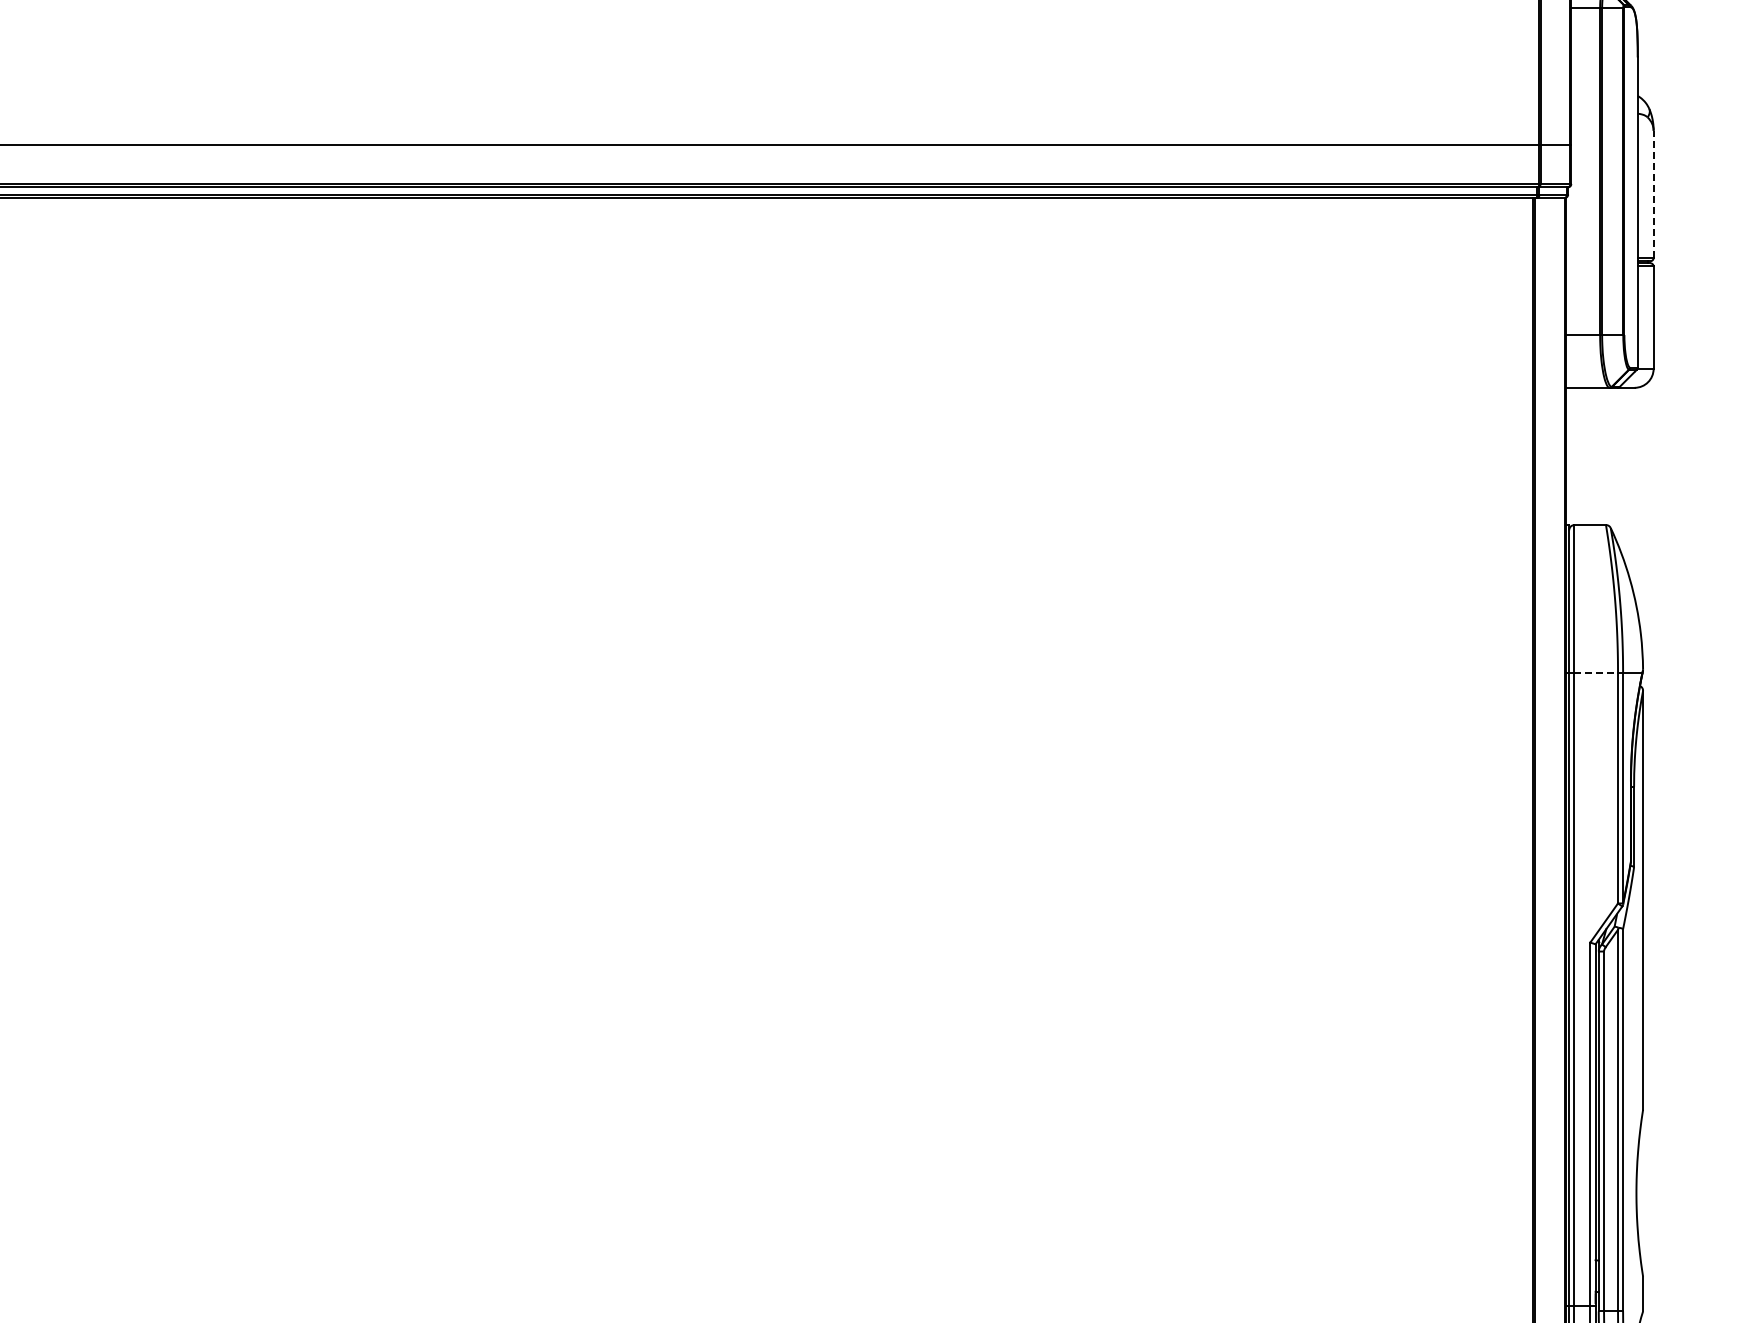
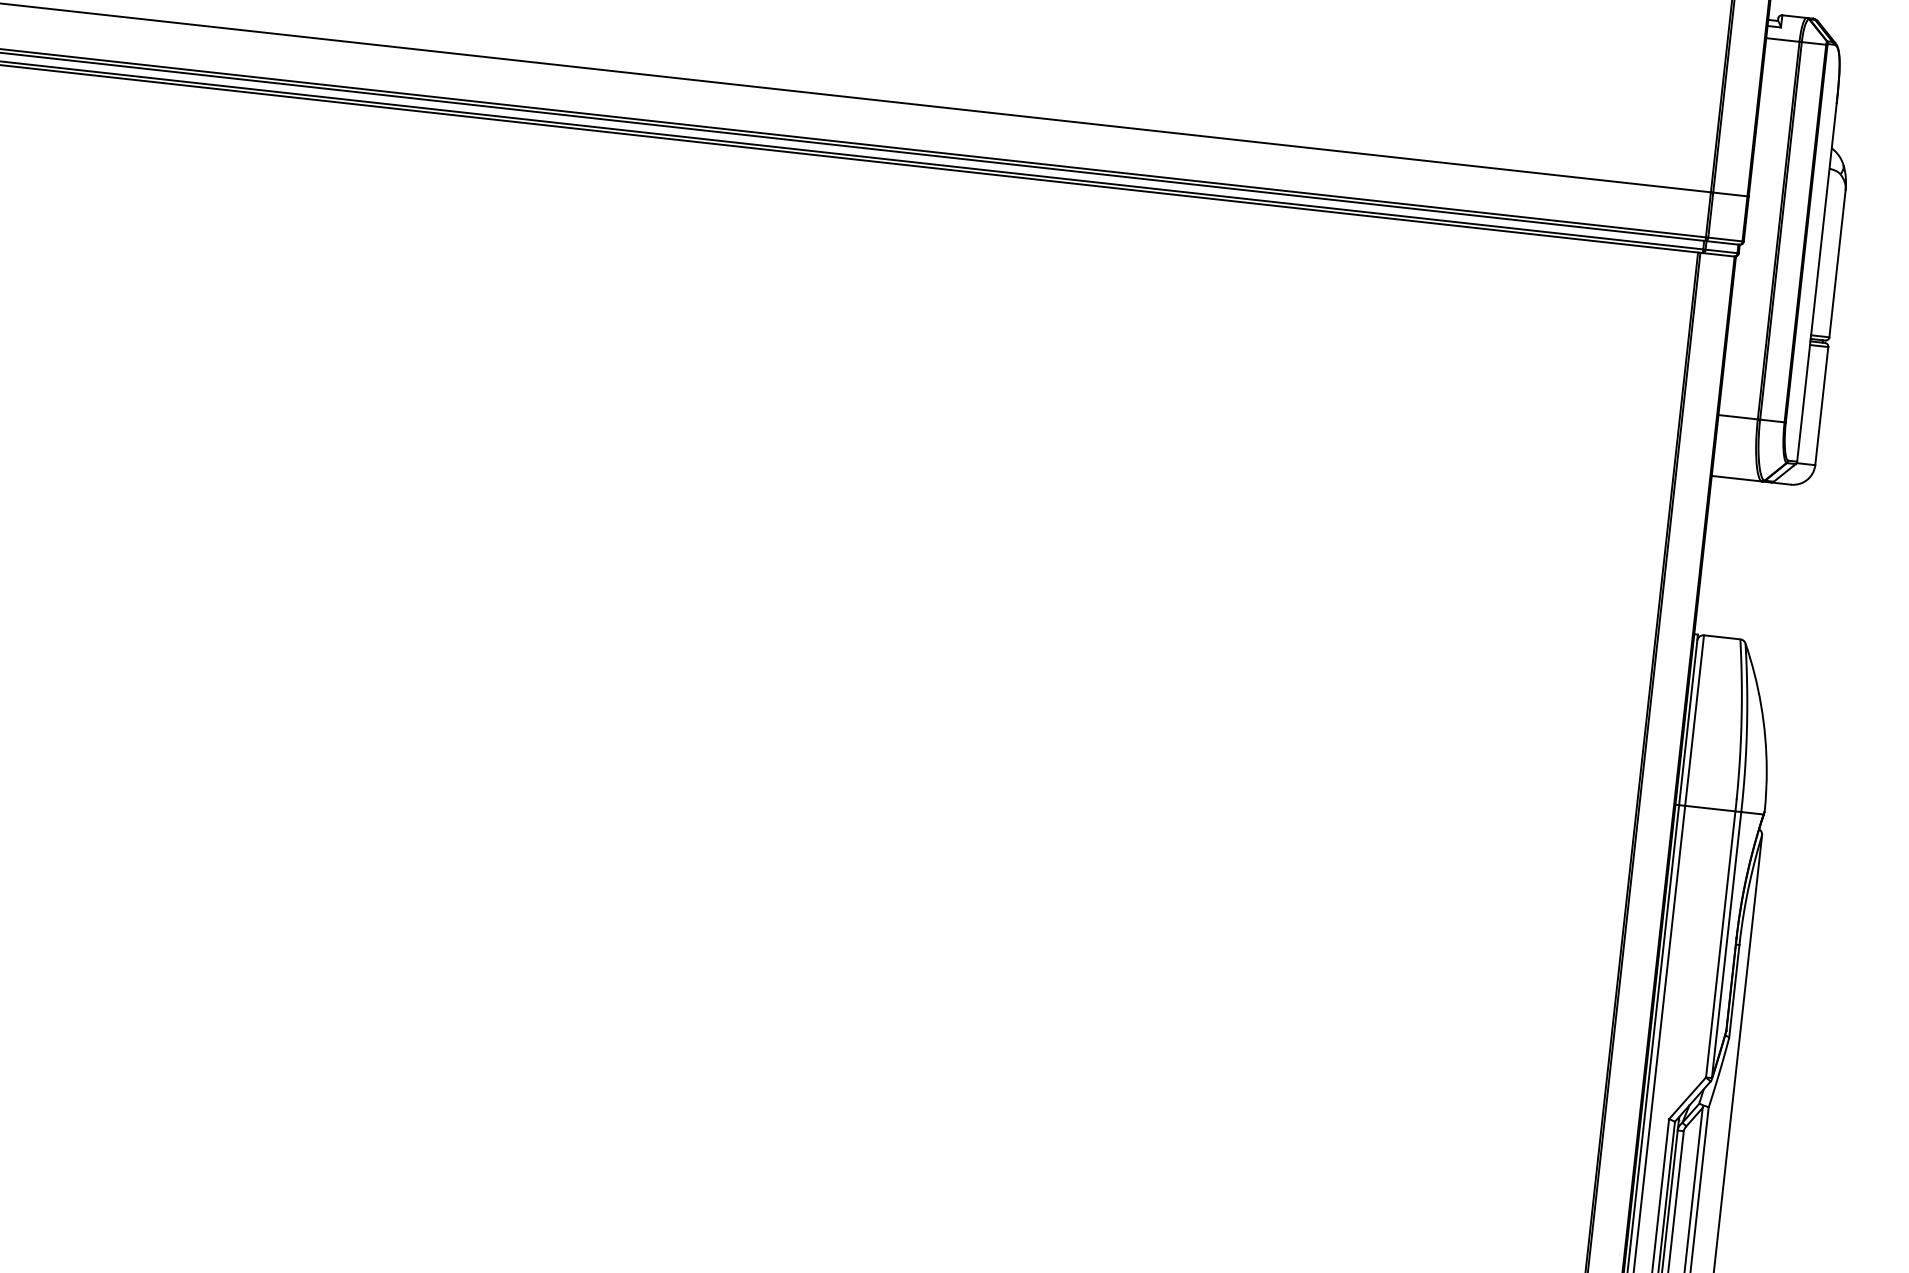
line: (1653, 194) -> (1837, 264), dashed -> solid
line: (1596, 672) -> (1710, 808), dashed -> solid

